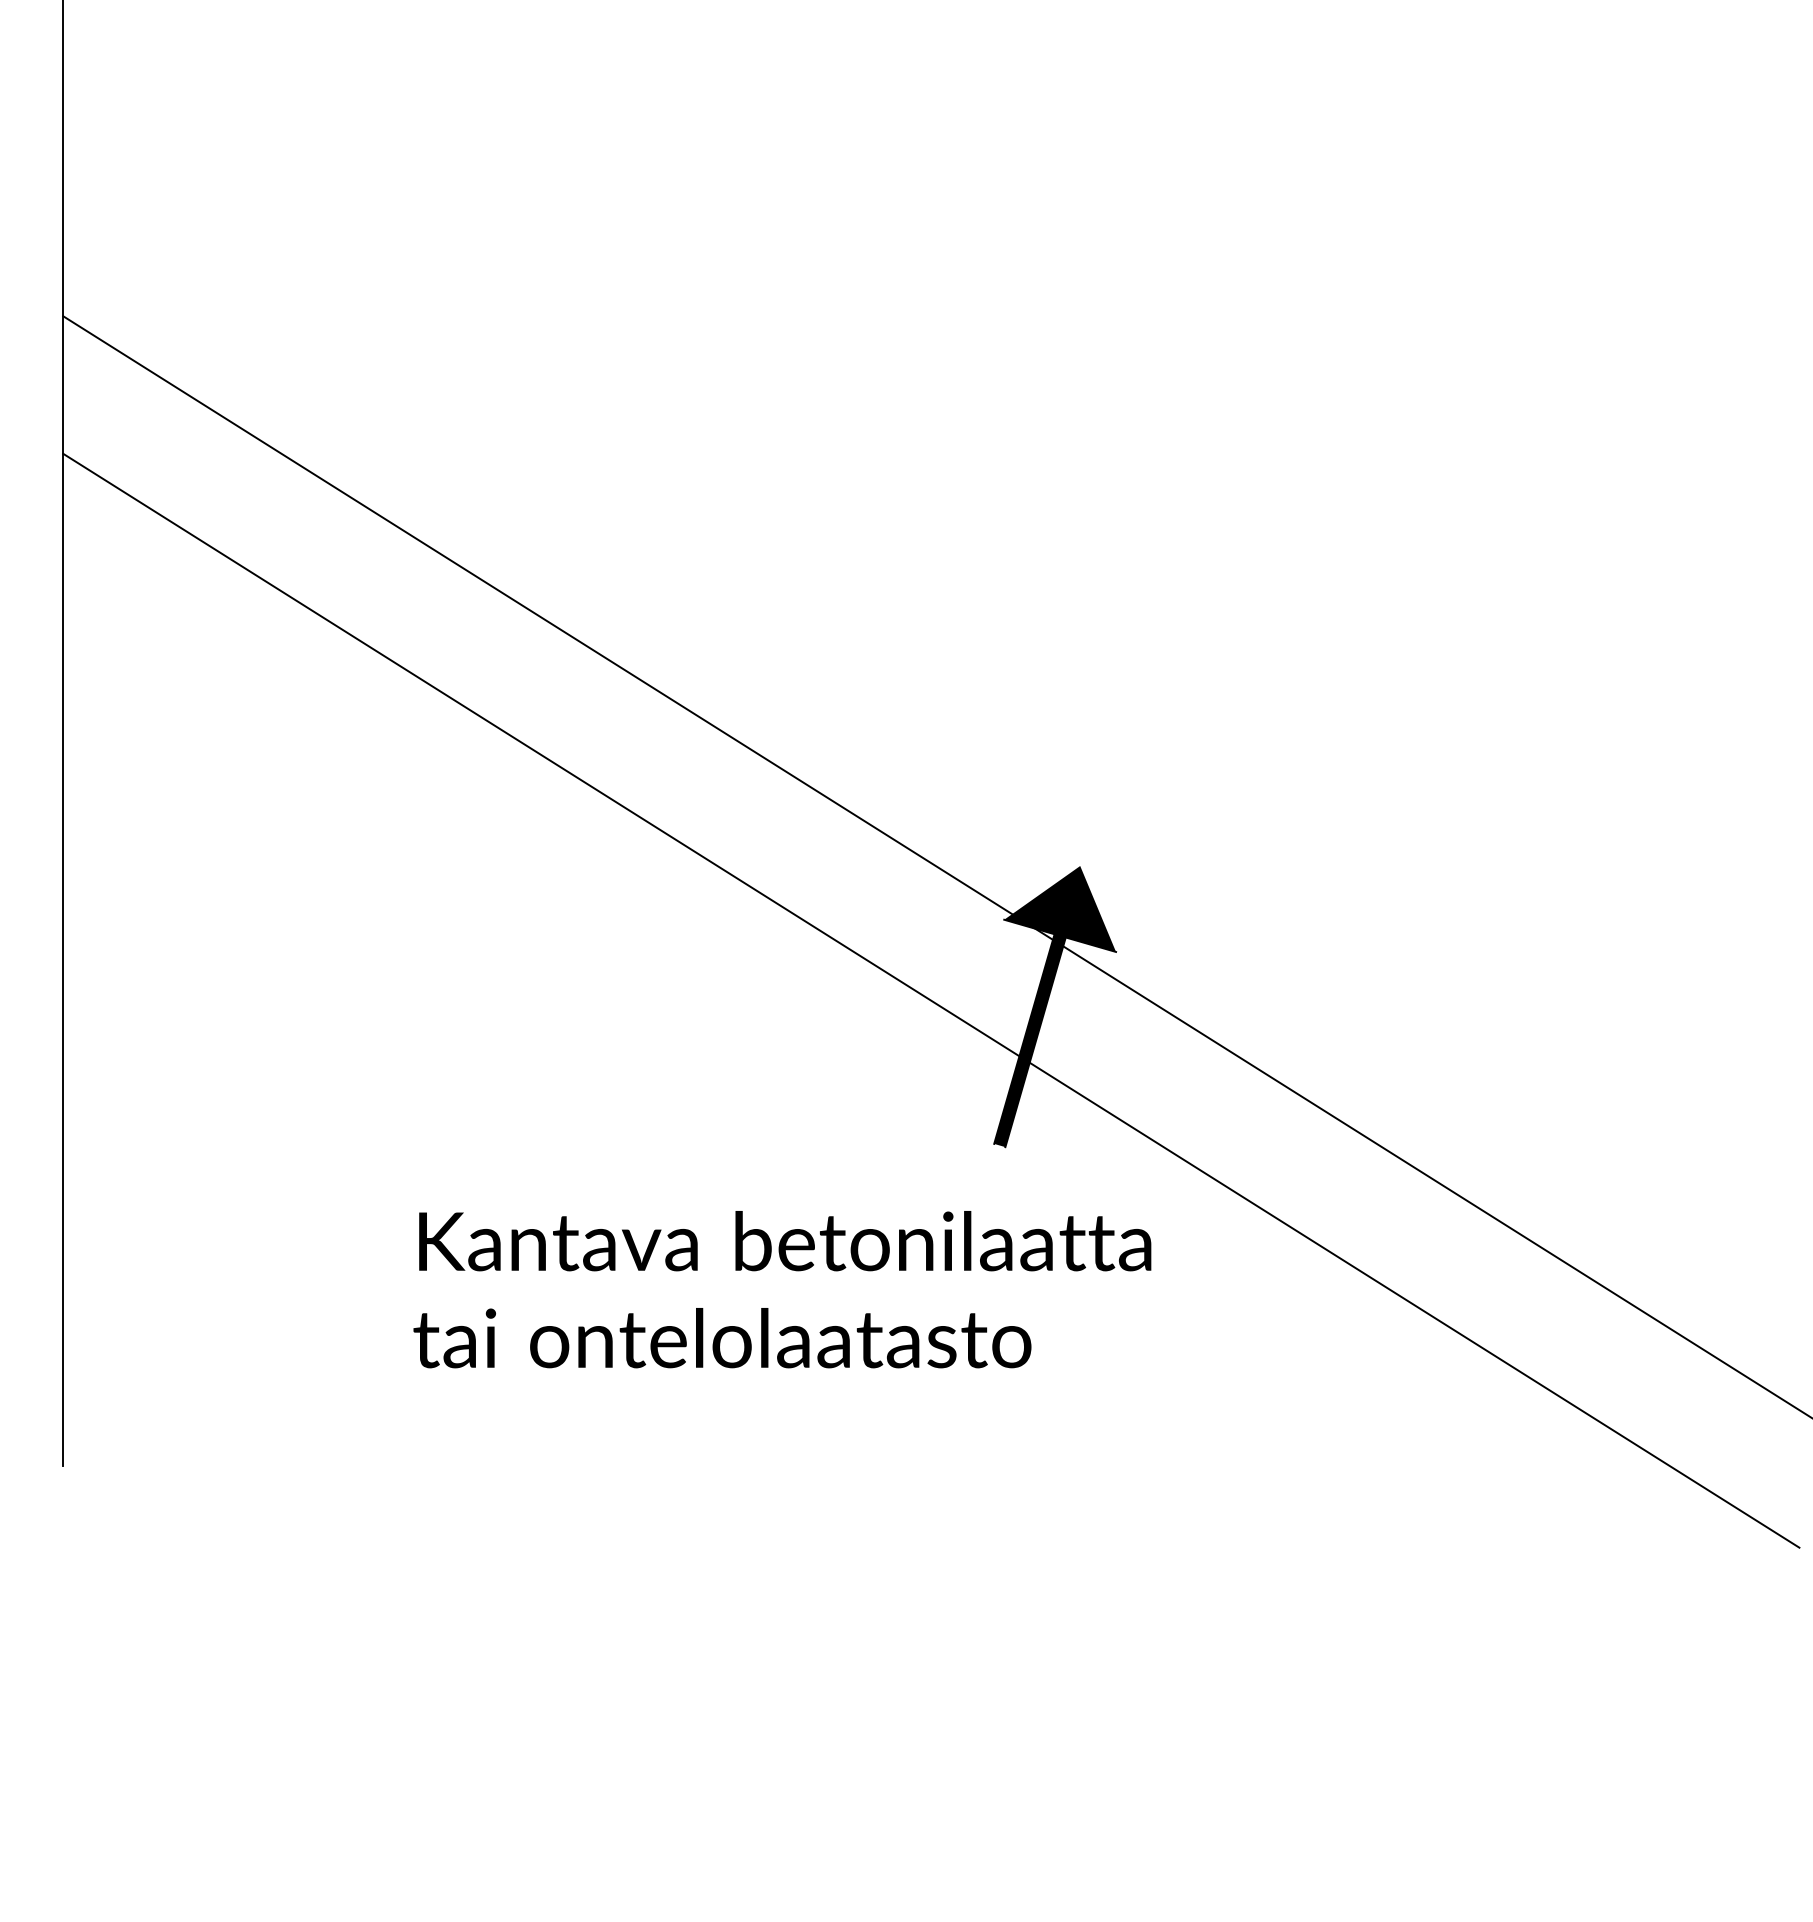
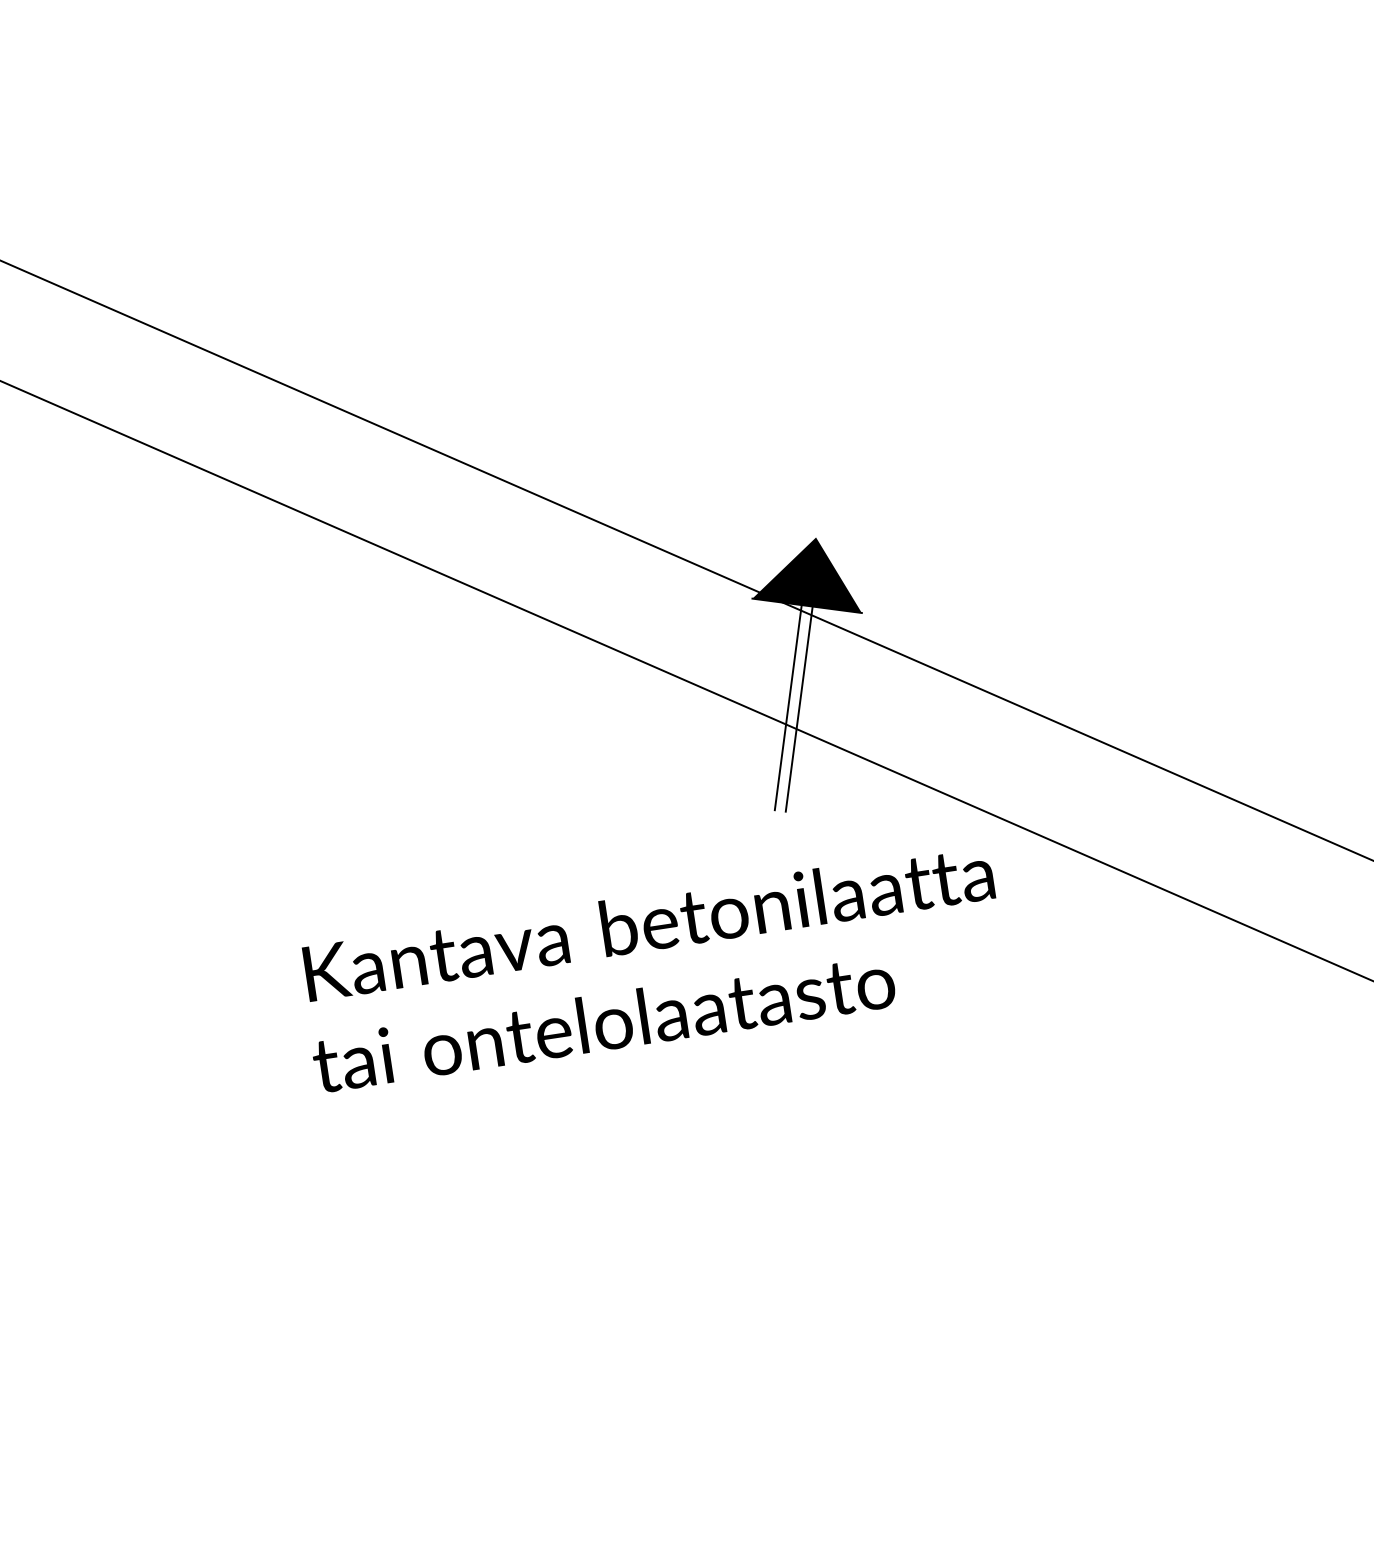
fill: (1029, 1040) -> (793, 708), removed
text: (782, 1289) -> (653, 968), moved

